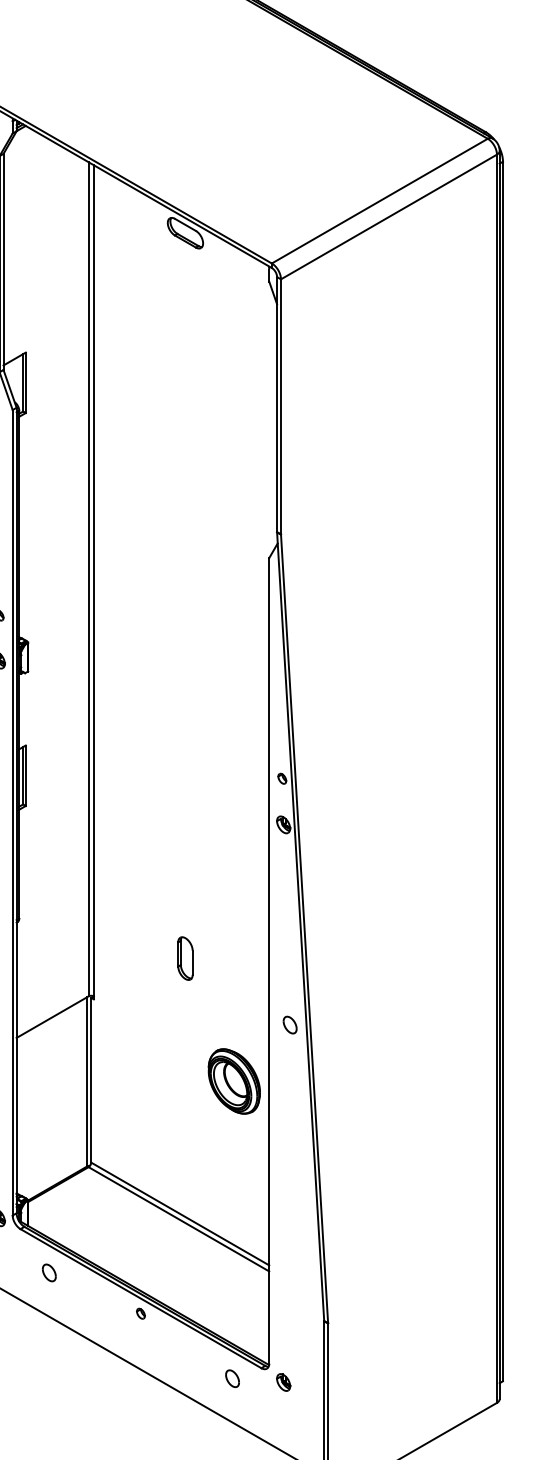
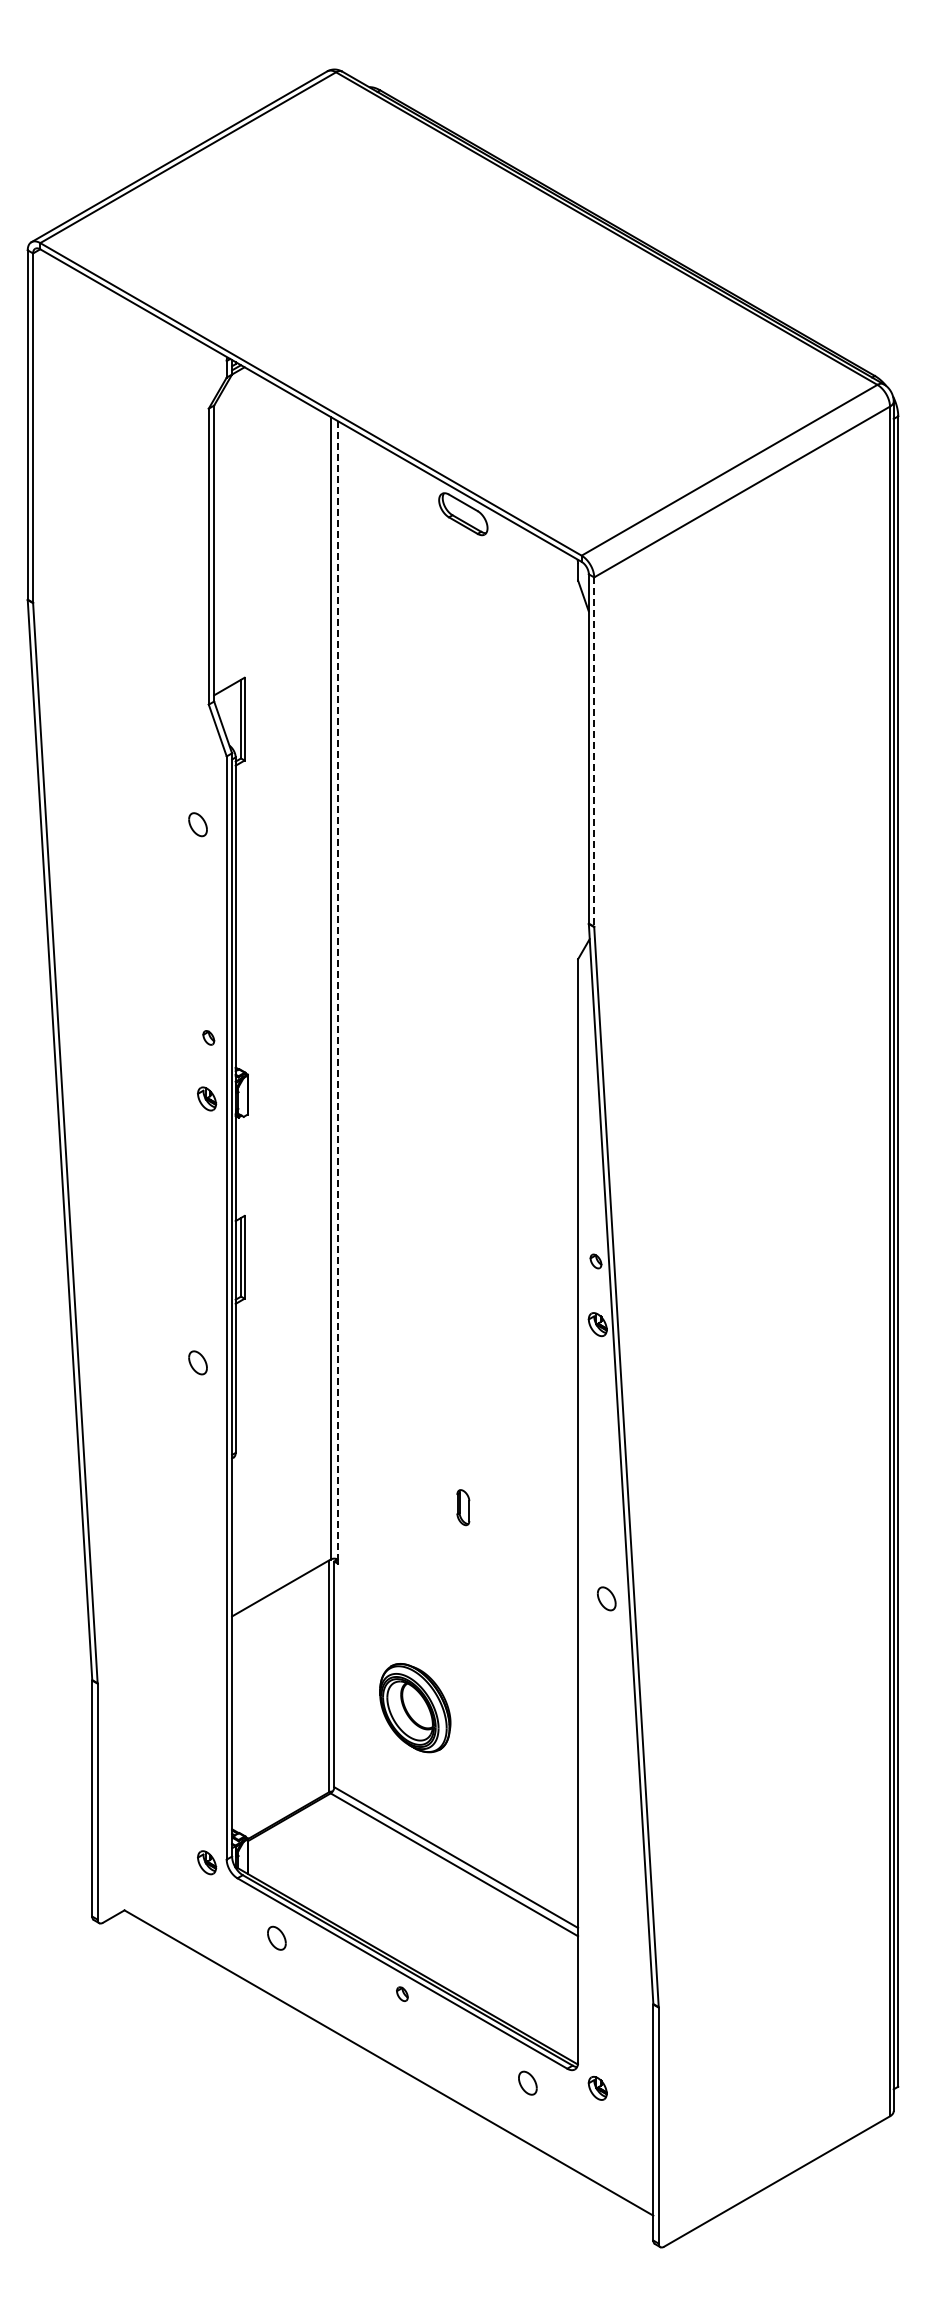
line: (281, 407) -> (594, 752), solid -> dashed
line: (93, 580) -> (337, 990), solid -> dashed
part: (185, 958) -> (463, 1507), size x0.6
part: (234, 1081) -> (415, 1708), moved

